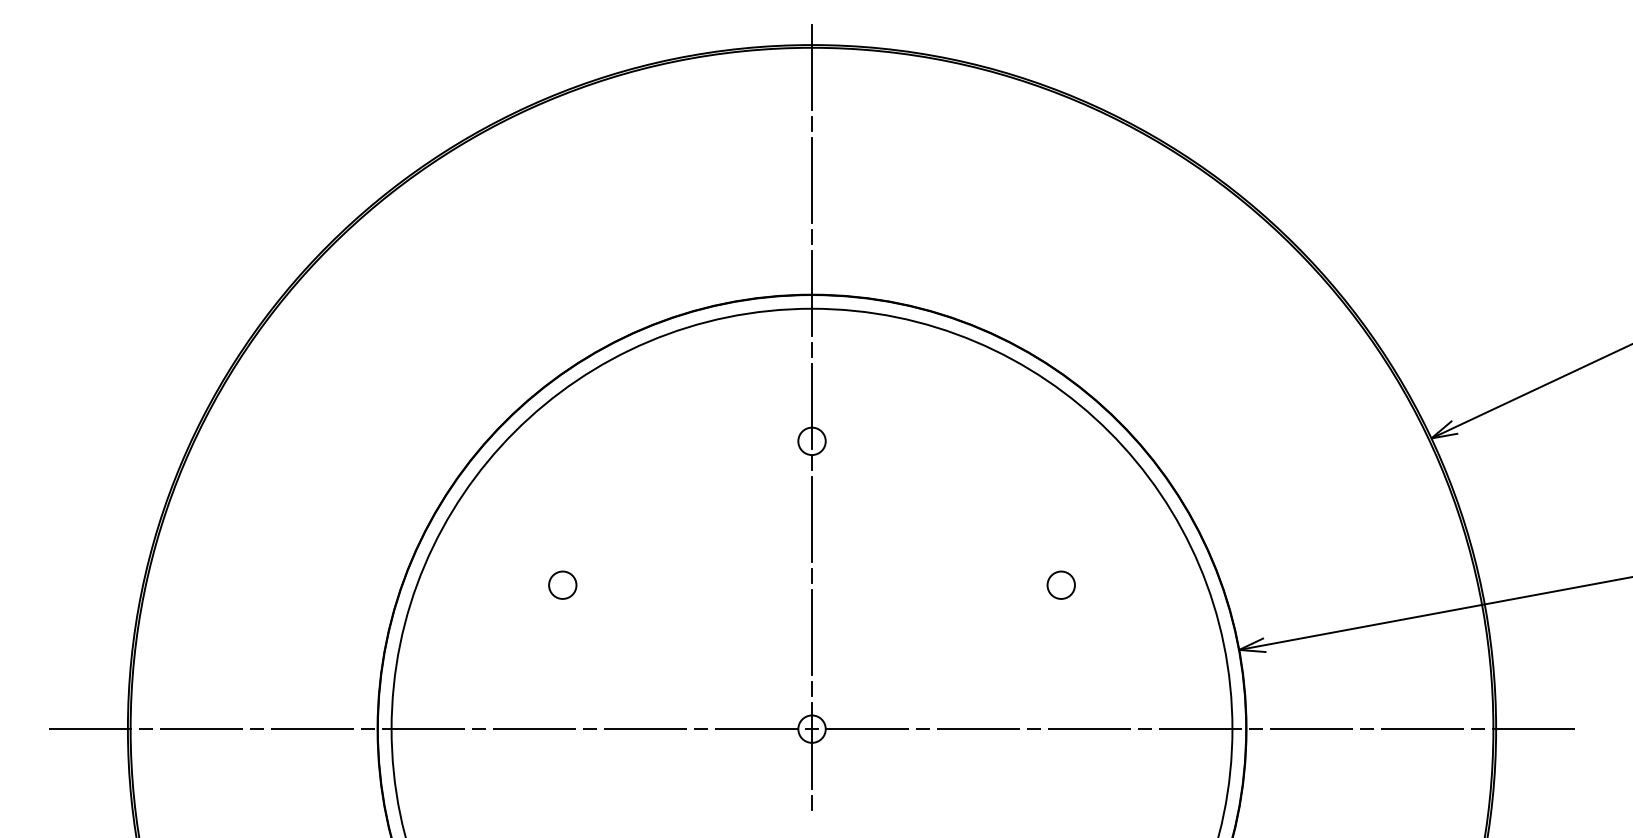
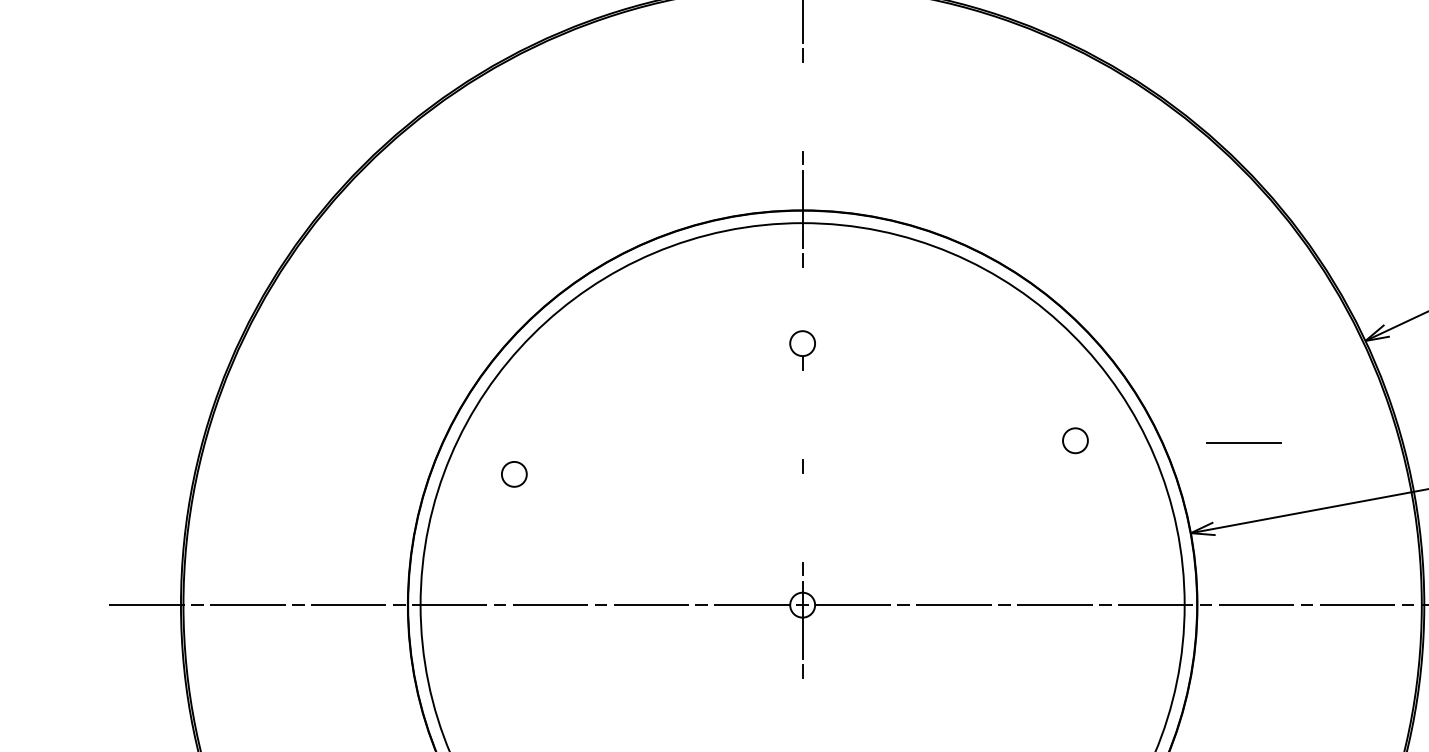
line: (812, 180) -> (803, 106), removed
line: (812, 406) -> (803, 311), removed
line: (812, 519) -> (803, 414), removed
line: (1297, 549) -> (1243, 441), added
part: (562, 584) -> (514, 473), moved
part: (1060, 584) -> (1074, 440), moved
line: (812, 632) -> (803, 517), removed

